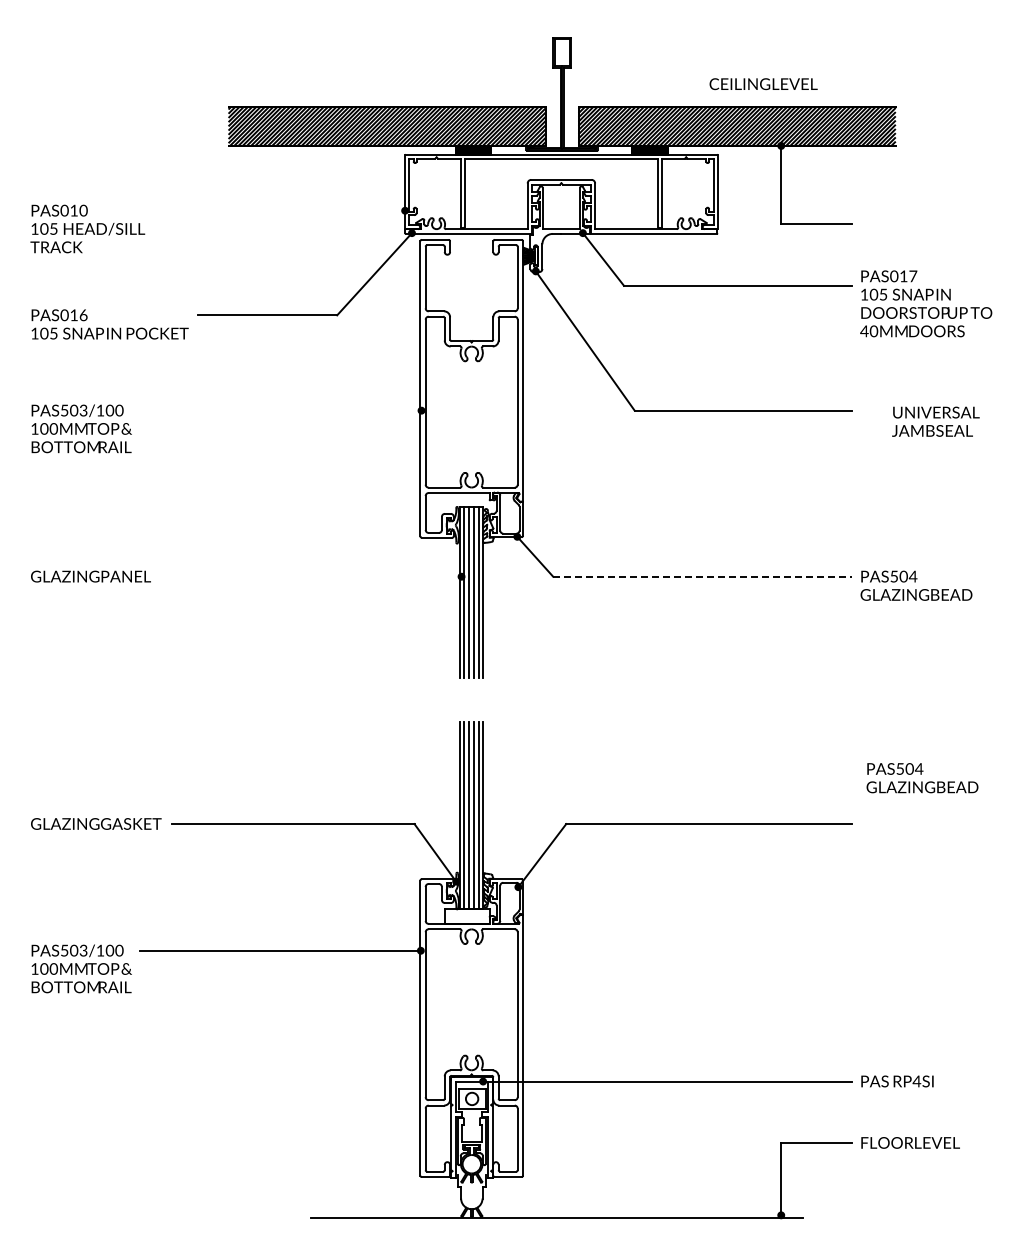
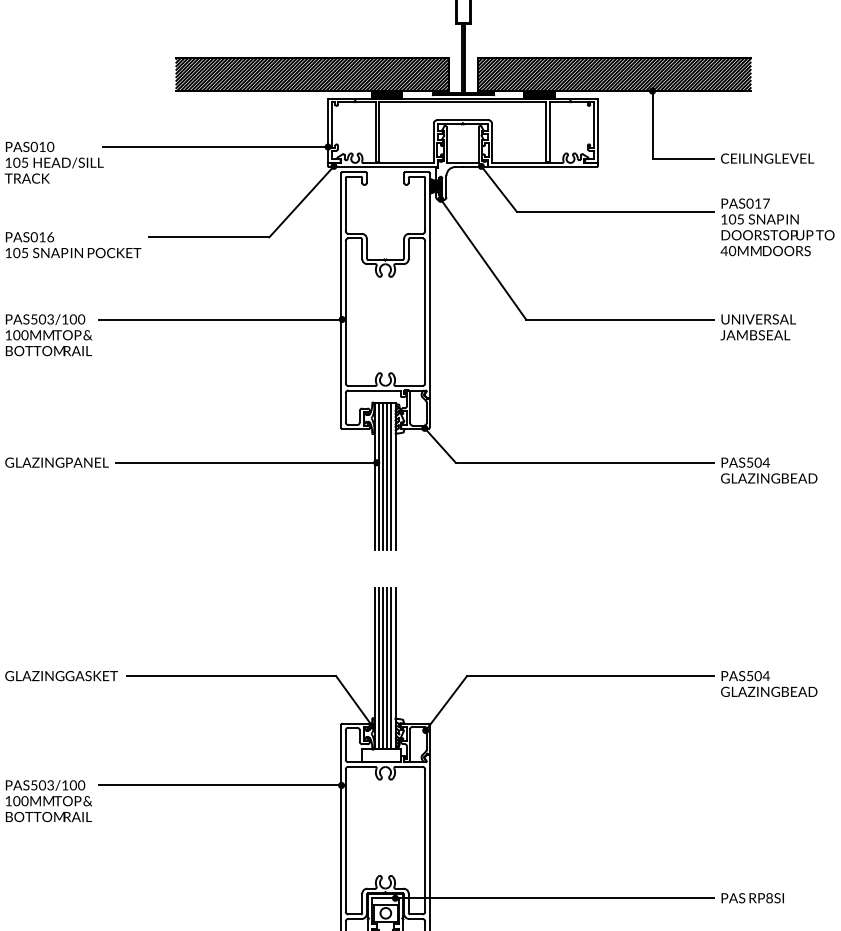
text: (763, 84) -> (767, 158), moved
line: (274, 210) -> (215, 146), added
line: (280, 410) -> (220, 319), added
text: (935, 421) -> (757, 327), moved
line: (310, 576) -> (246, 462), added
line: (702, 576) -> (584, 462), dashed -> solid
text: (922, 778) -> (769, 684), moved
text: (916, 1081) -> (769, 898), RP4SI -> RP8SI

